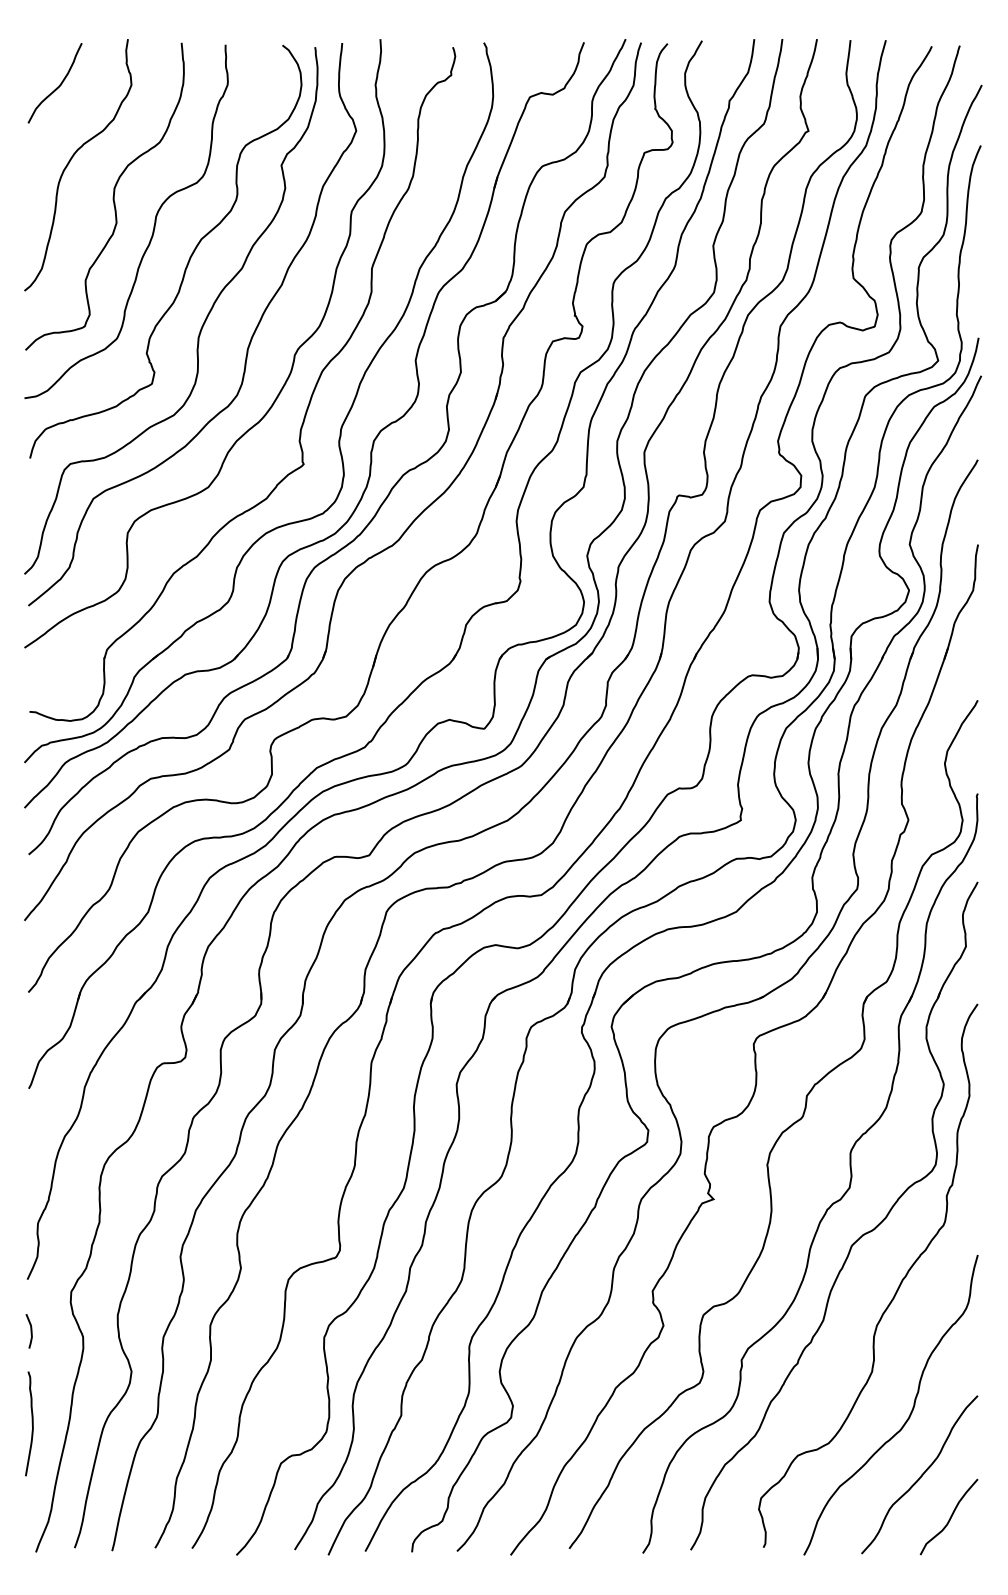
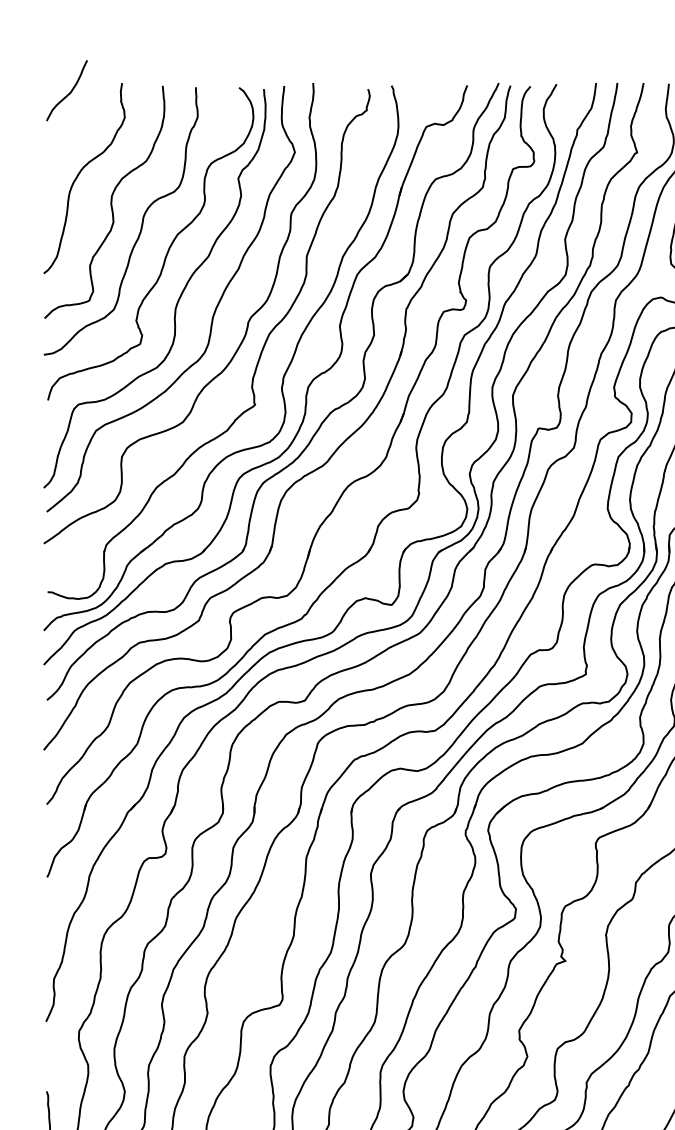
curve: (57, 86) -> (68, 93), moved
curve: (30, 1331) -> (48, 1061), removed

